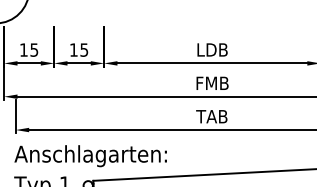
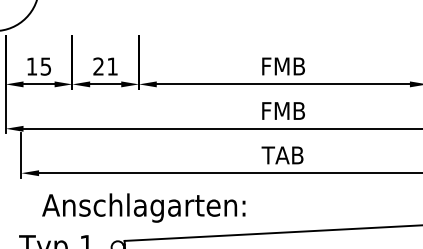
text: (79, 49) -> (106, 65), 15 -> 21
text: (212, 49) -> (283, 65), LDB -> FMB
text: (90, 156) -> (143, 208), moved

